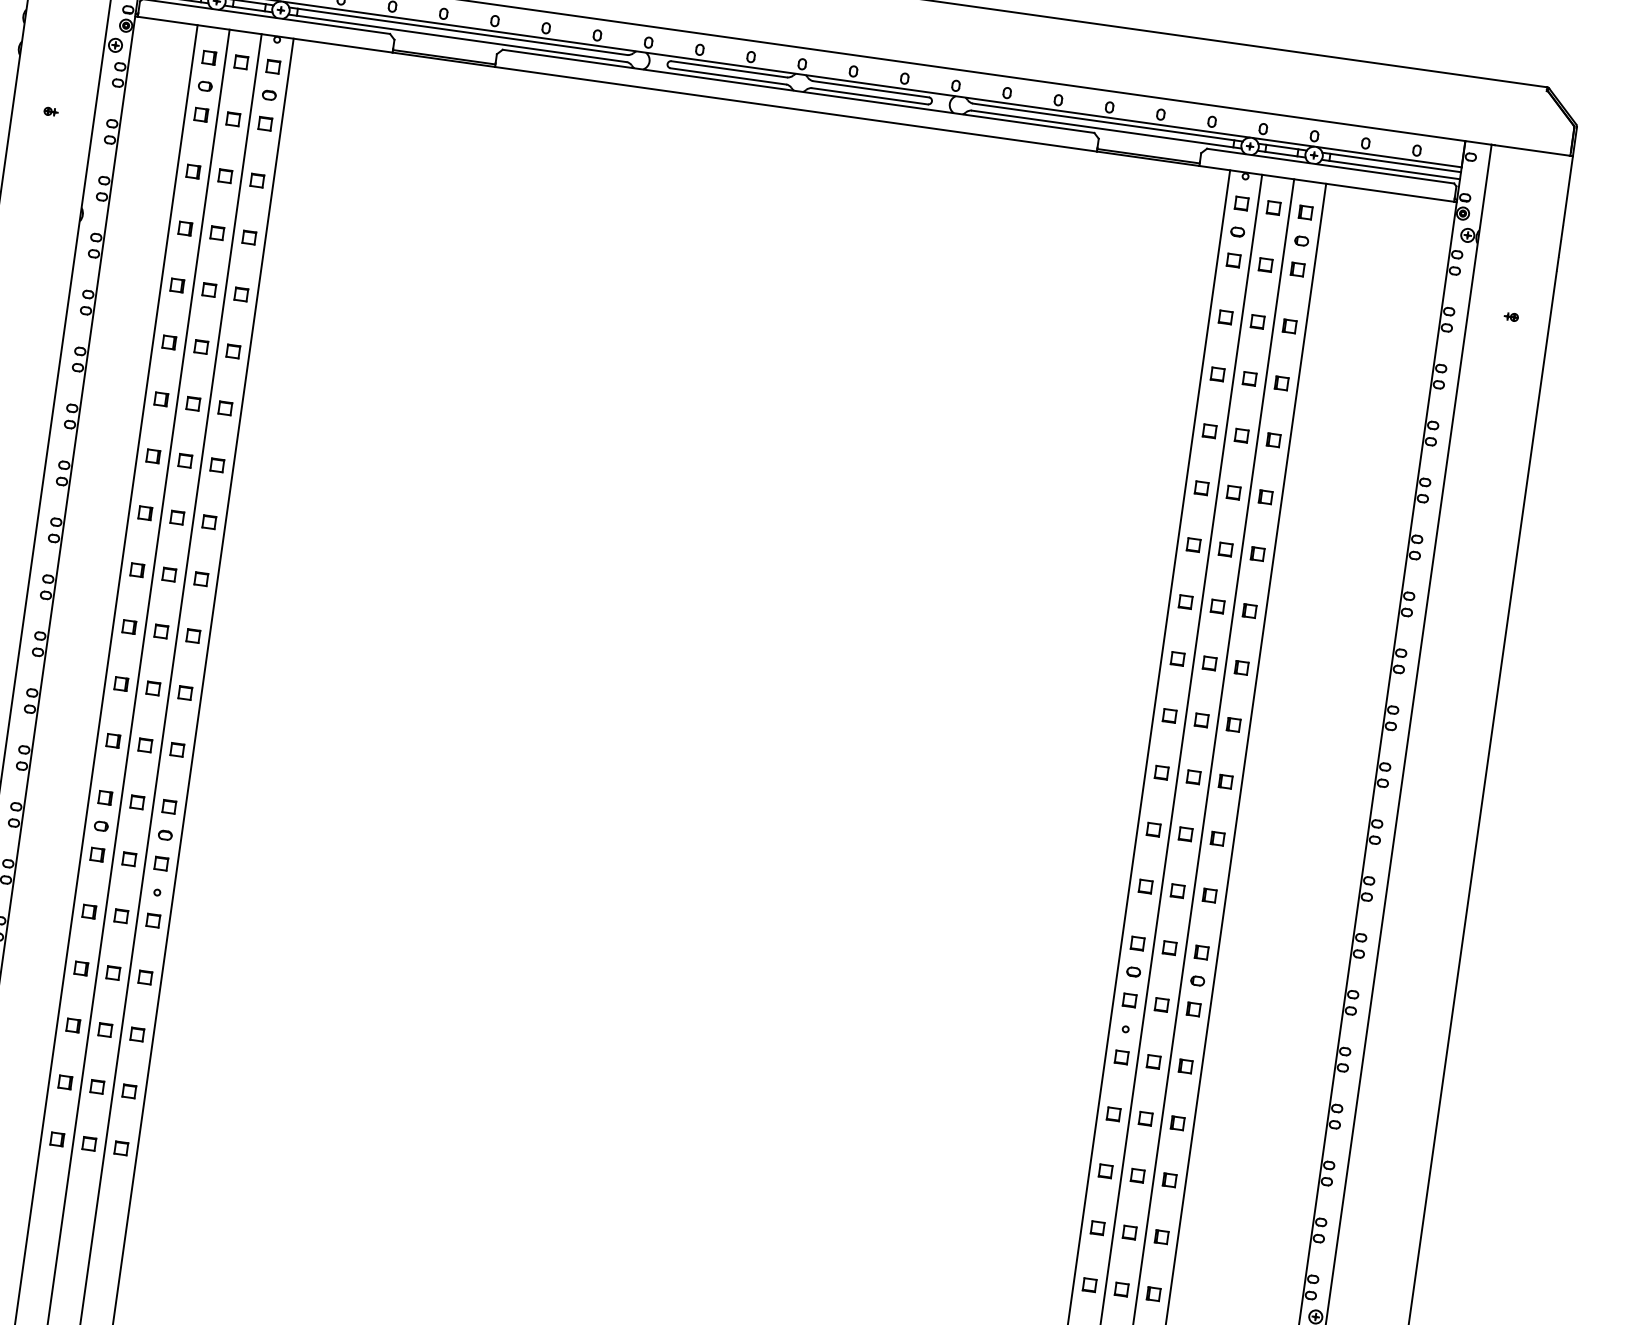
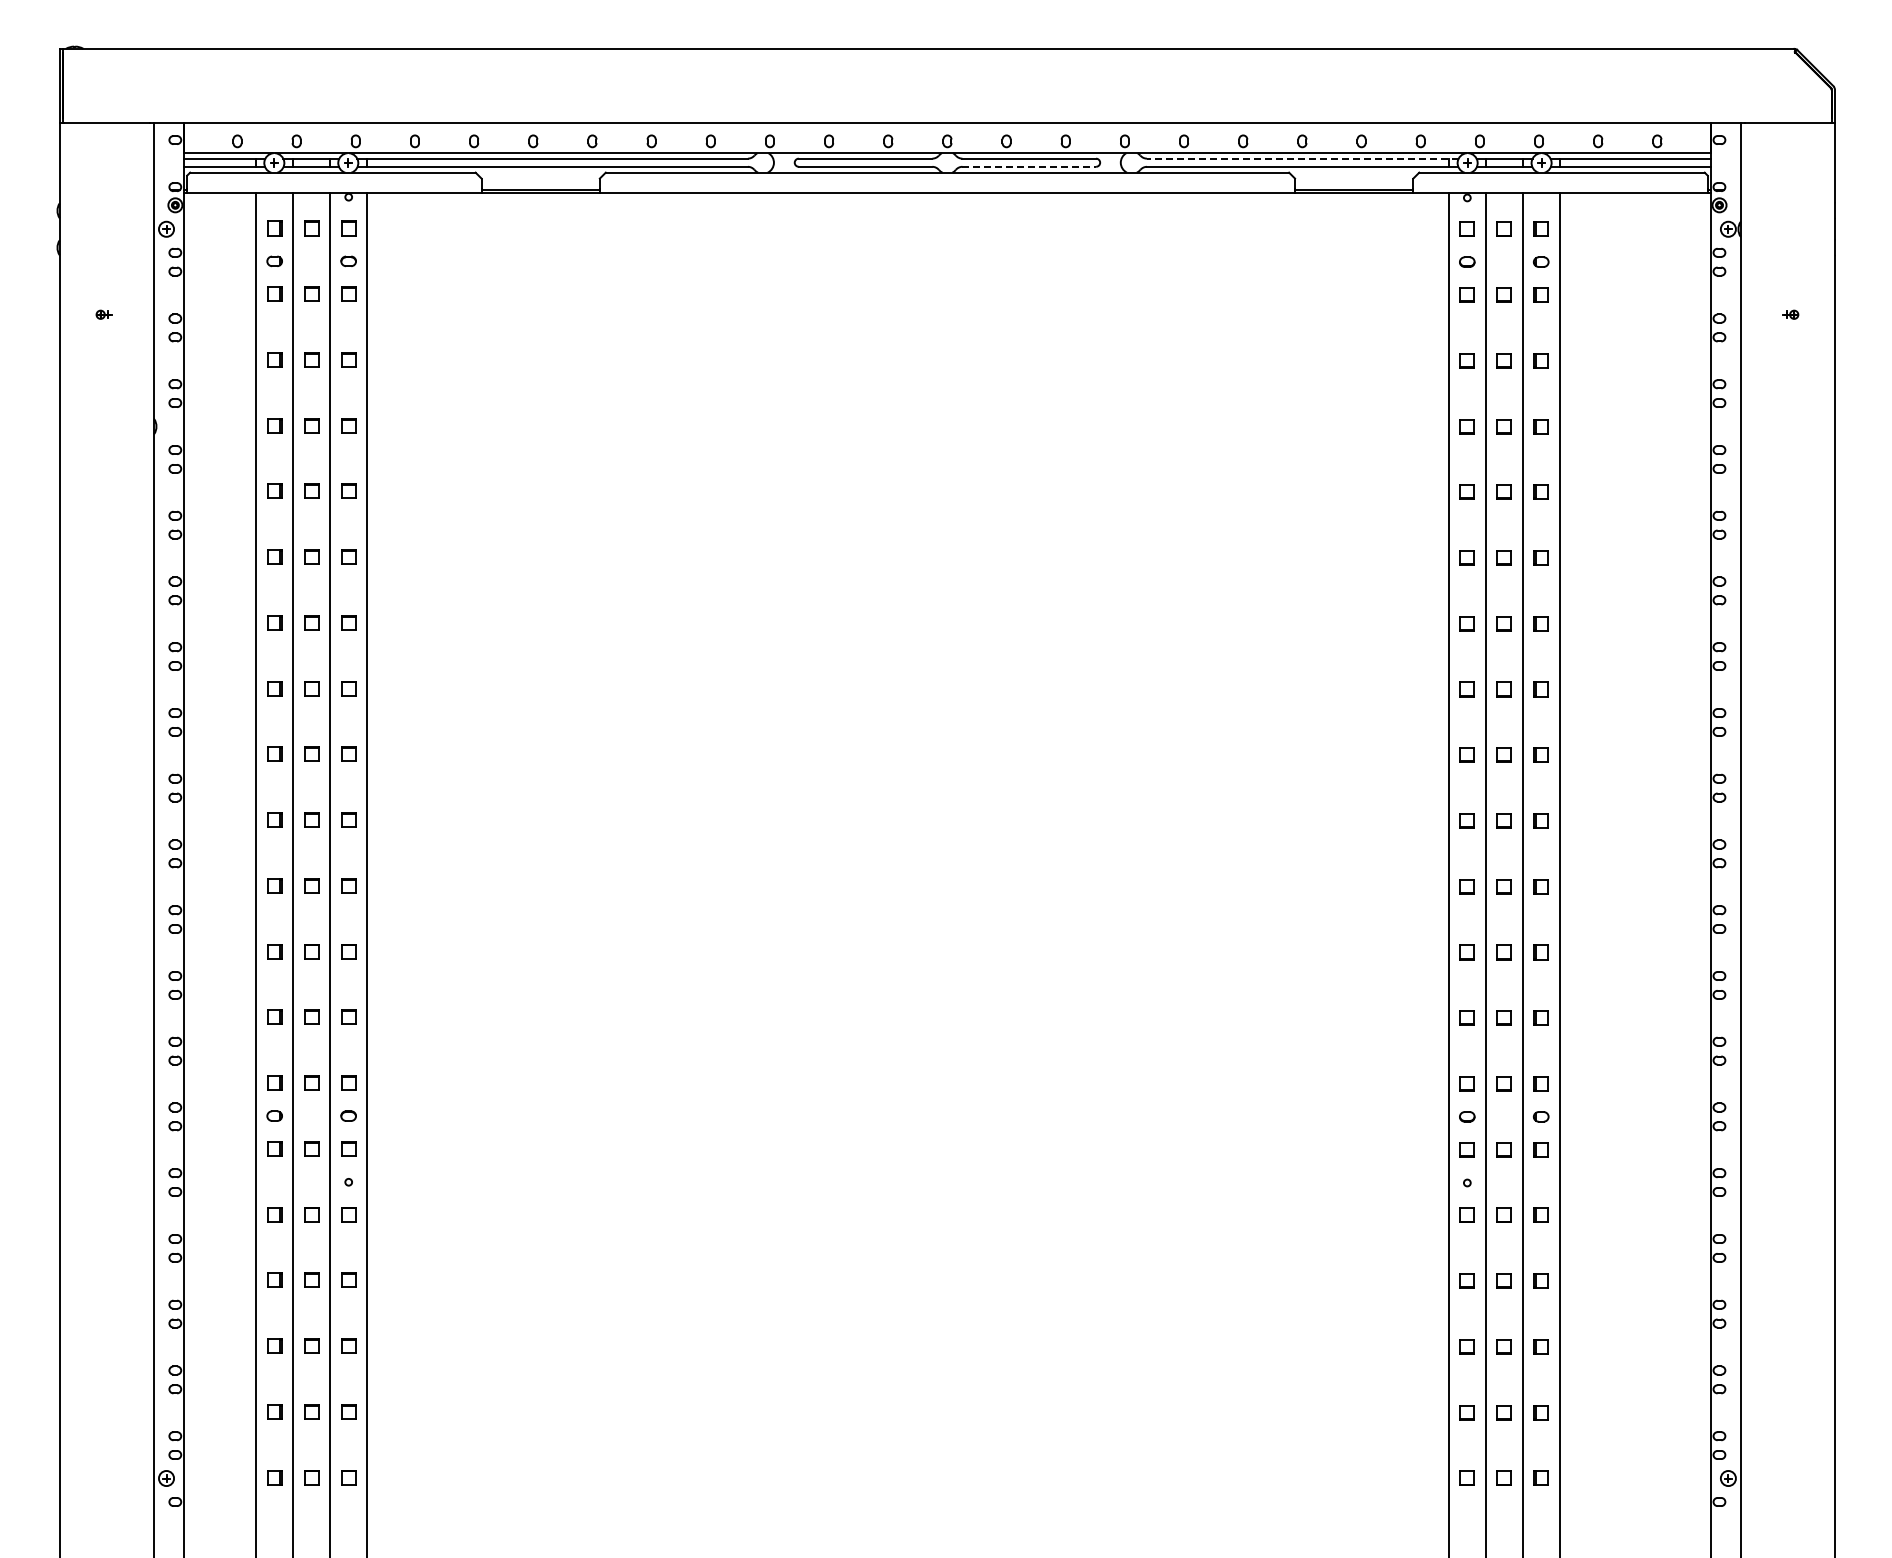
line: (870, 96) -> (1029, 166), solid -> dashed
line: (1107, 122) -> (1302, 158), solid -> dashed

